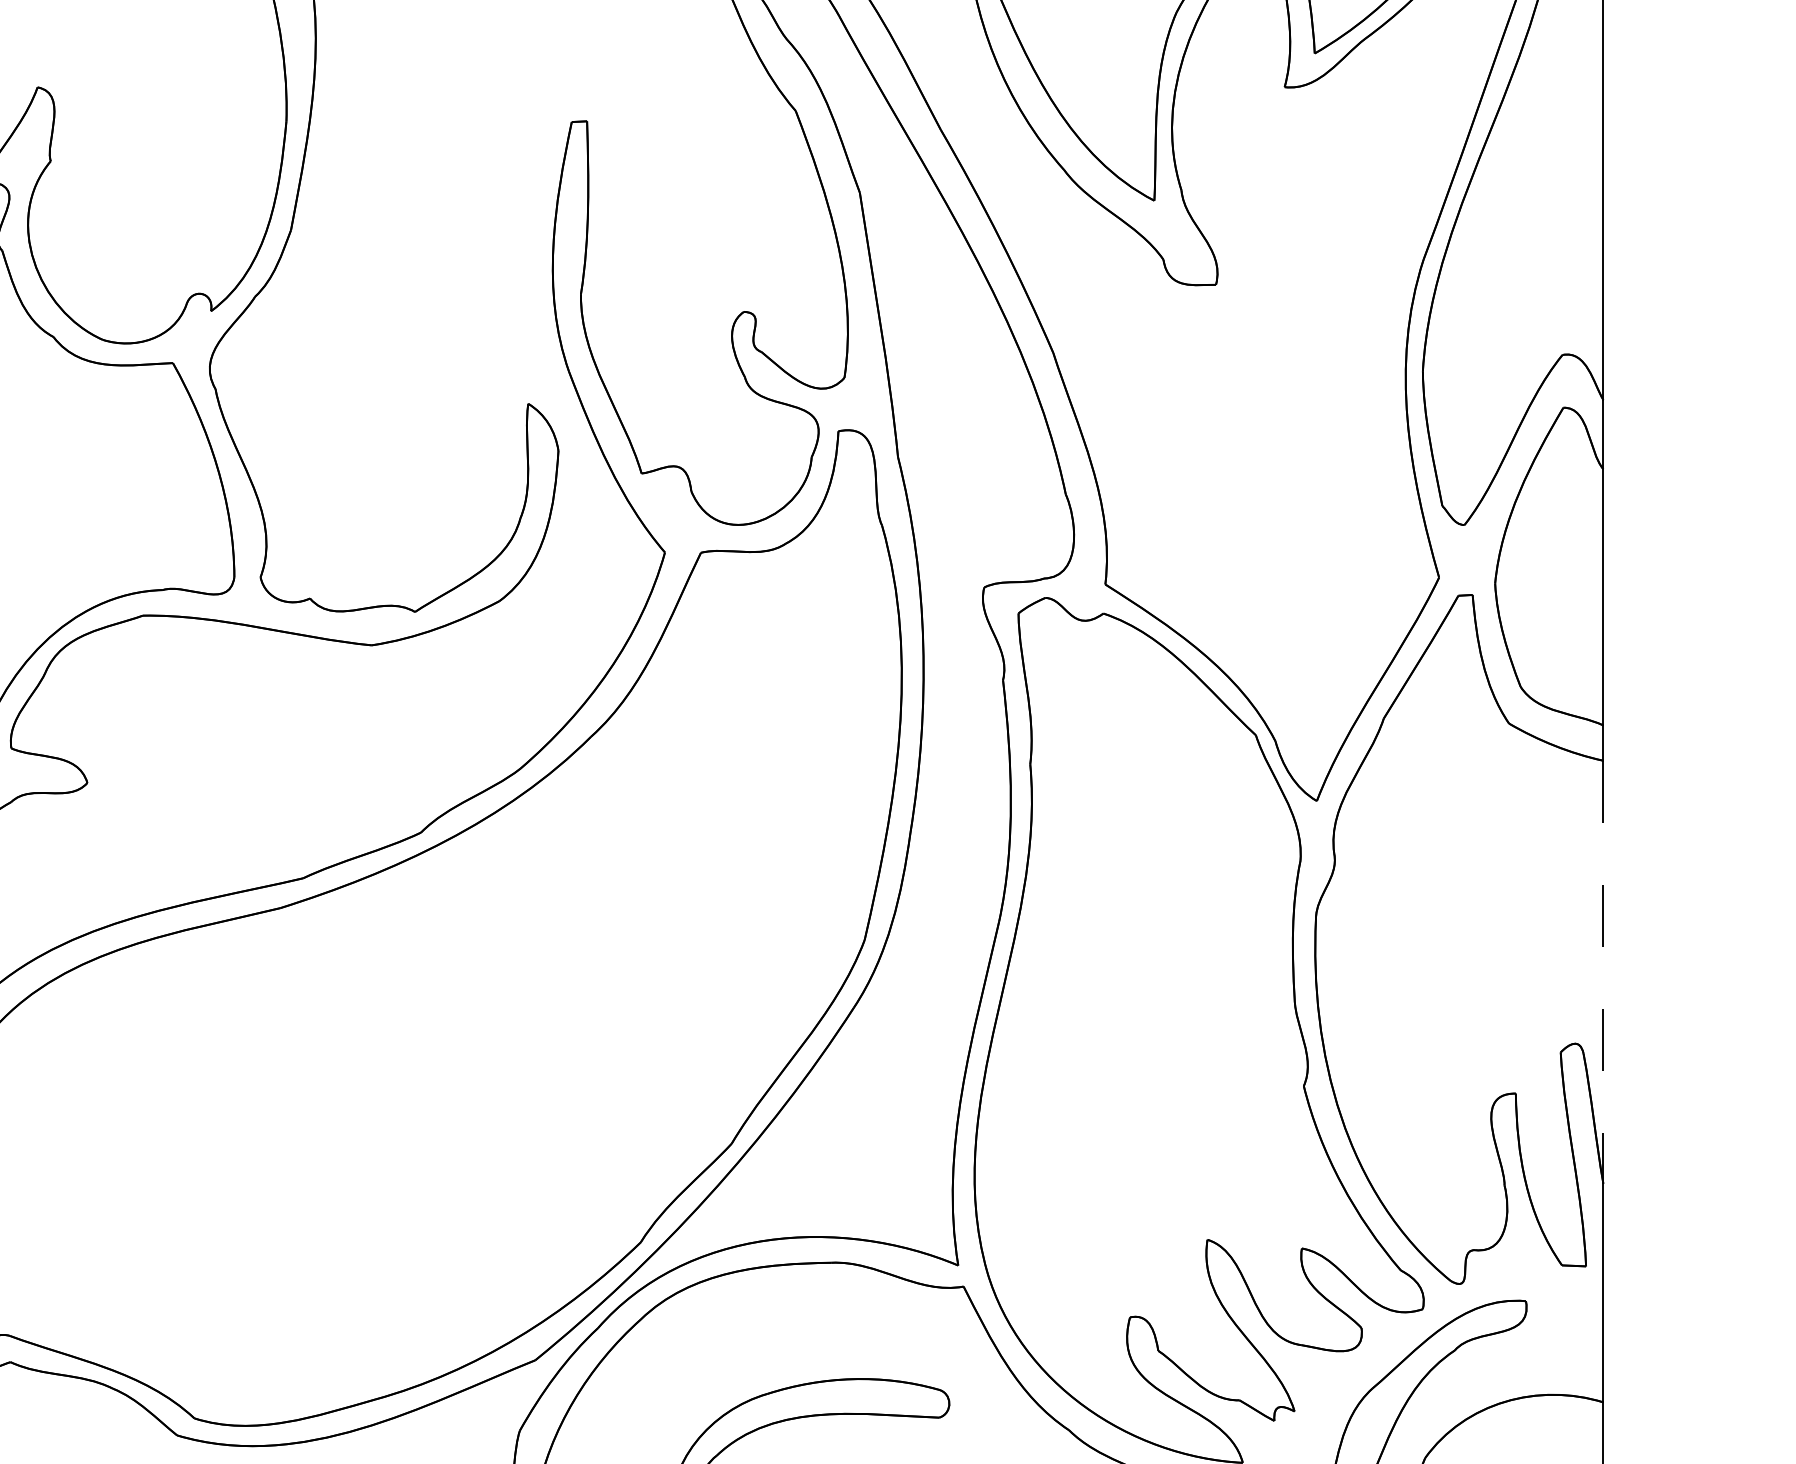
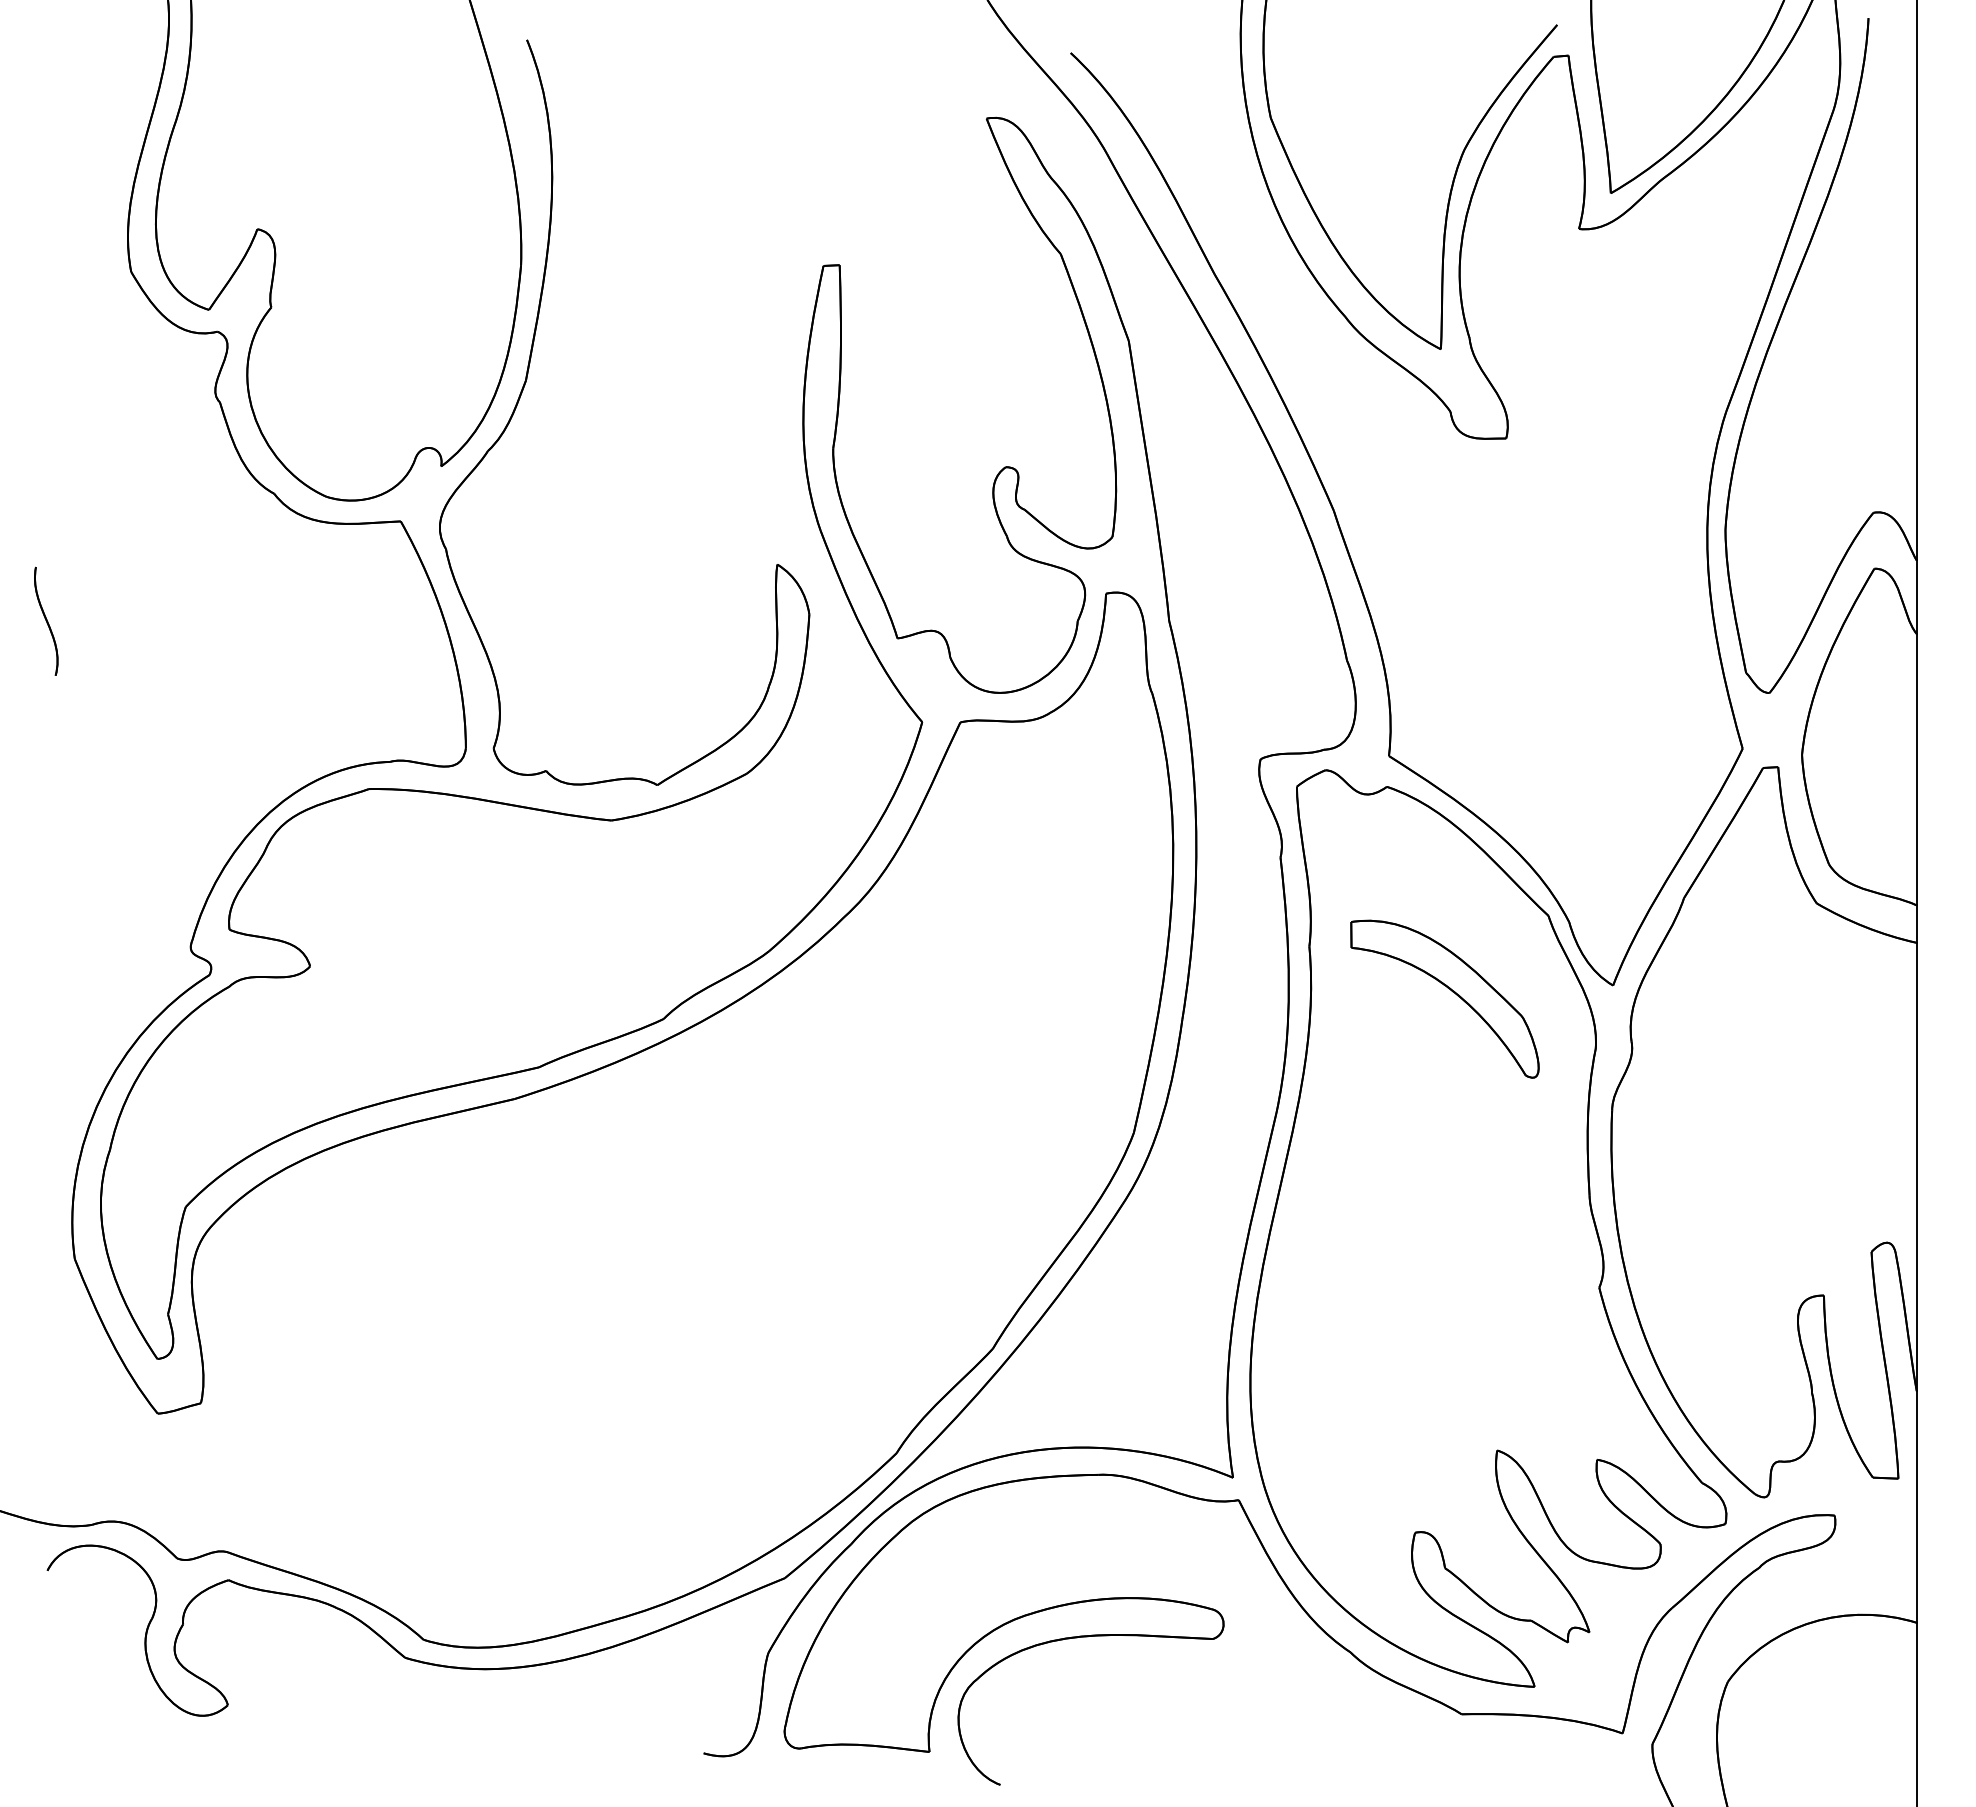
part: (1164, 806) -> (1451, 991), added
line: (1603, 972) -> (1916, 1167), dashed -> solid

